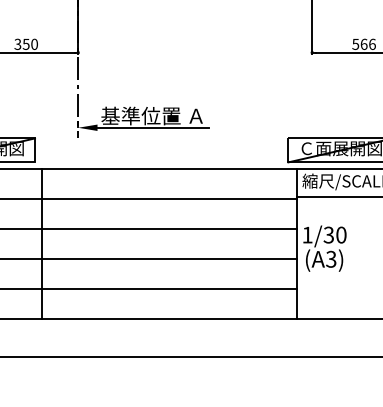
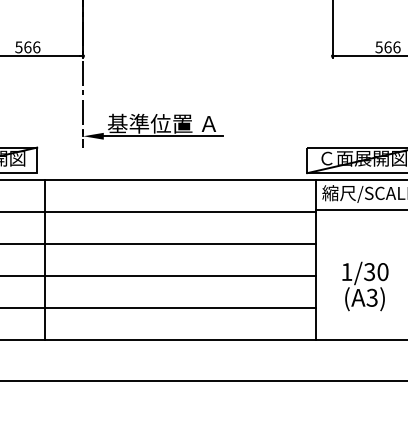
text: (26, 43) -> (28, 46), 350 -> 566
text: (324, 248) -> (364, 286), moved

